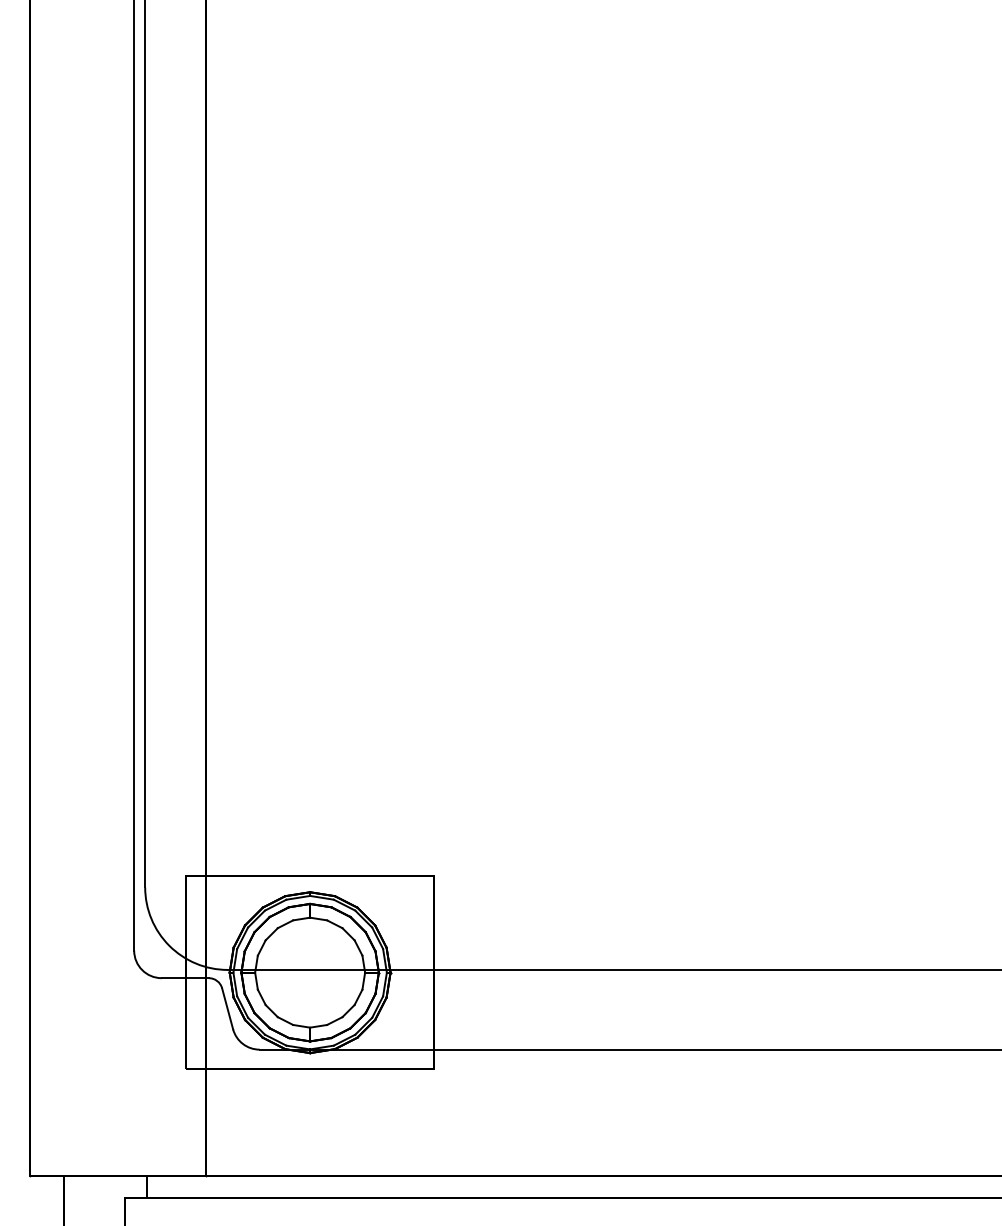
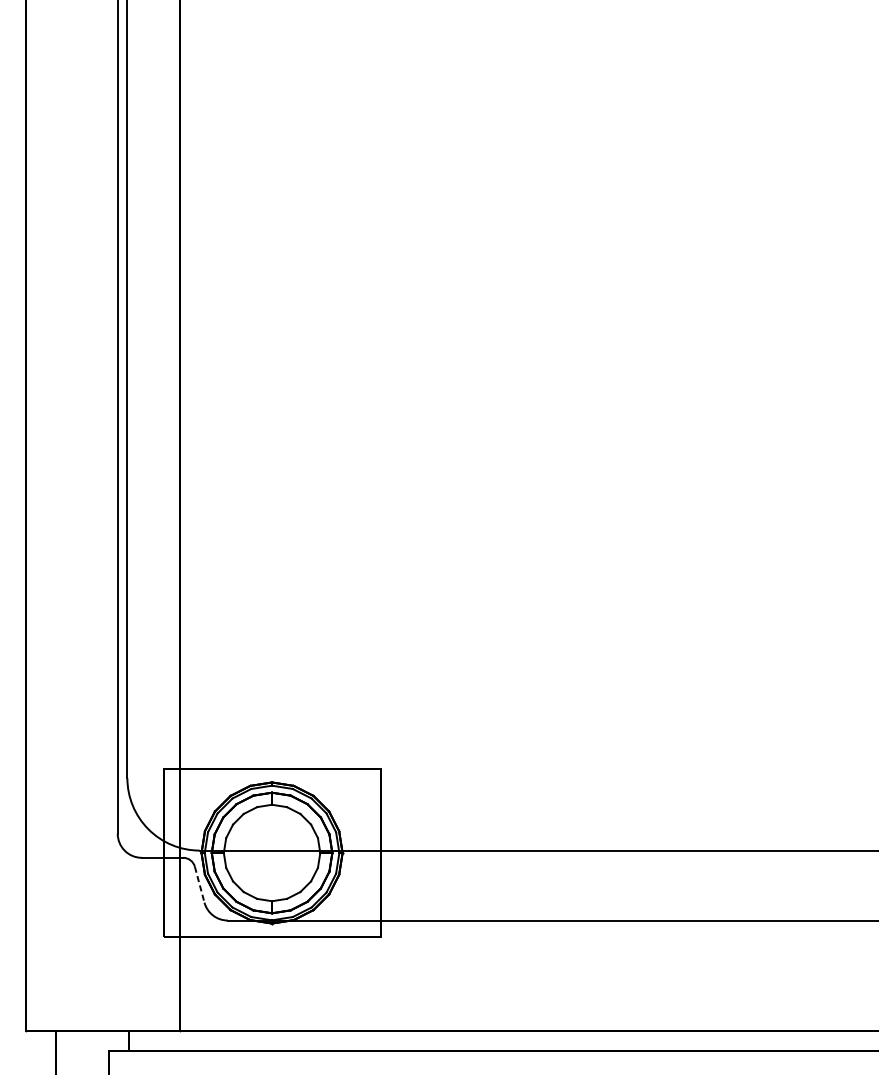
line: (227, 1009) -> (199, 885), solid -> dashed

